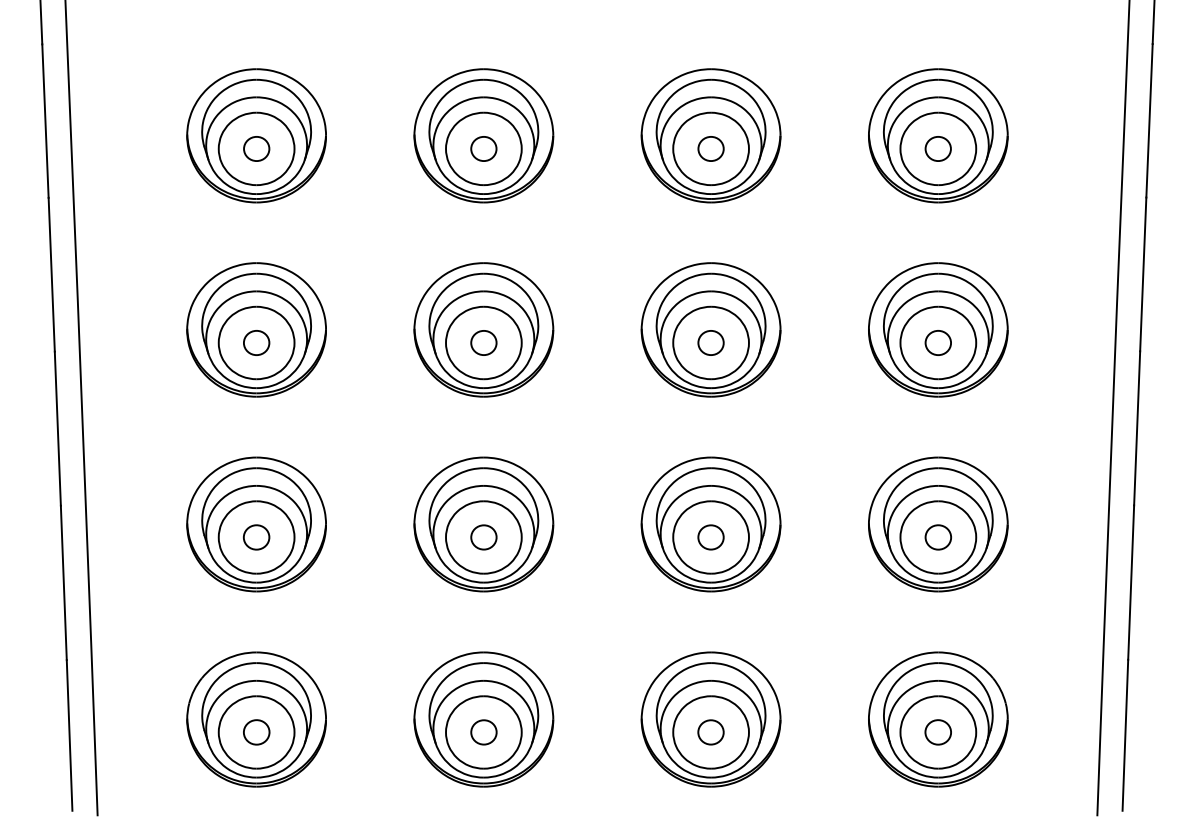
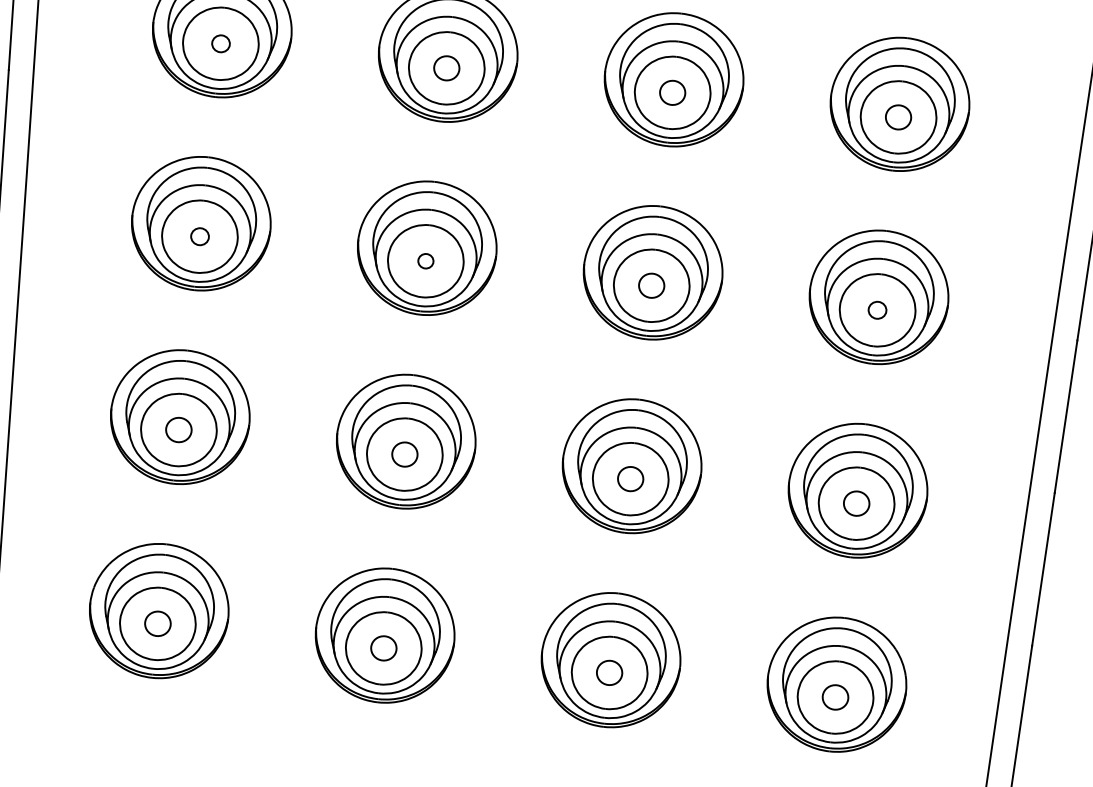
part: (256, 148) -> (220, 43), size x0.7
part: (256, 342) -> (199, 236), size x0.7
part: (483, 342) -> (425, 260), size x0.6
part: (937, 342) -> (876, 309), size x0.7

